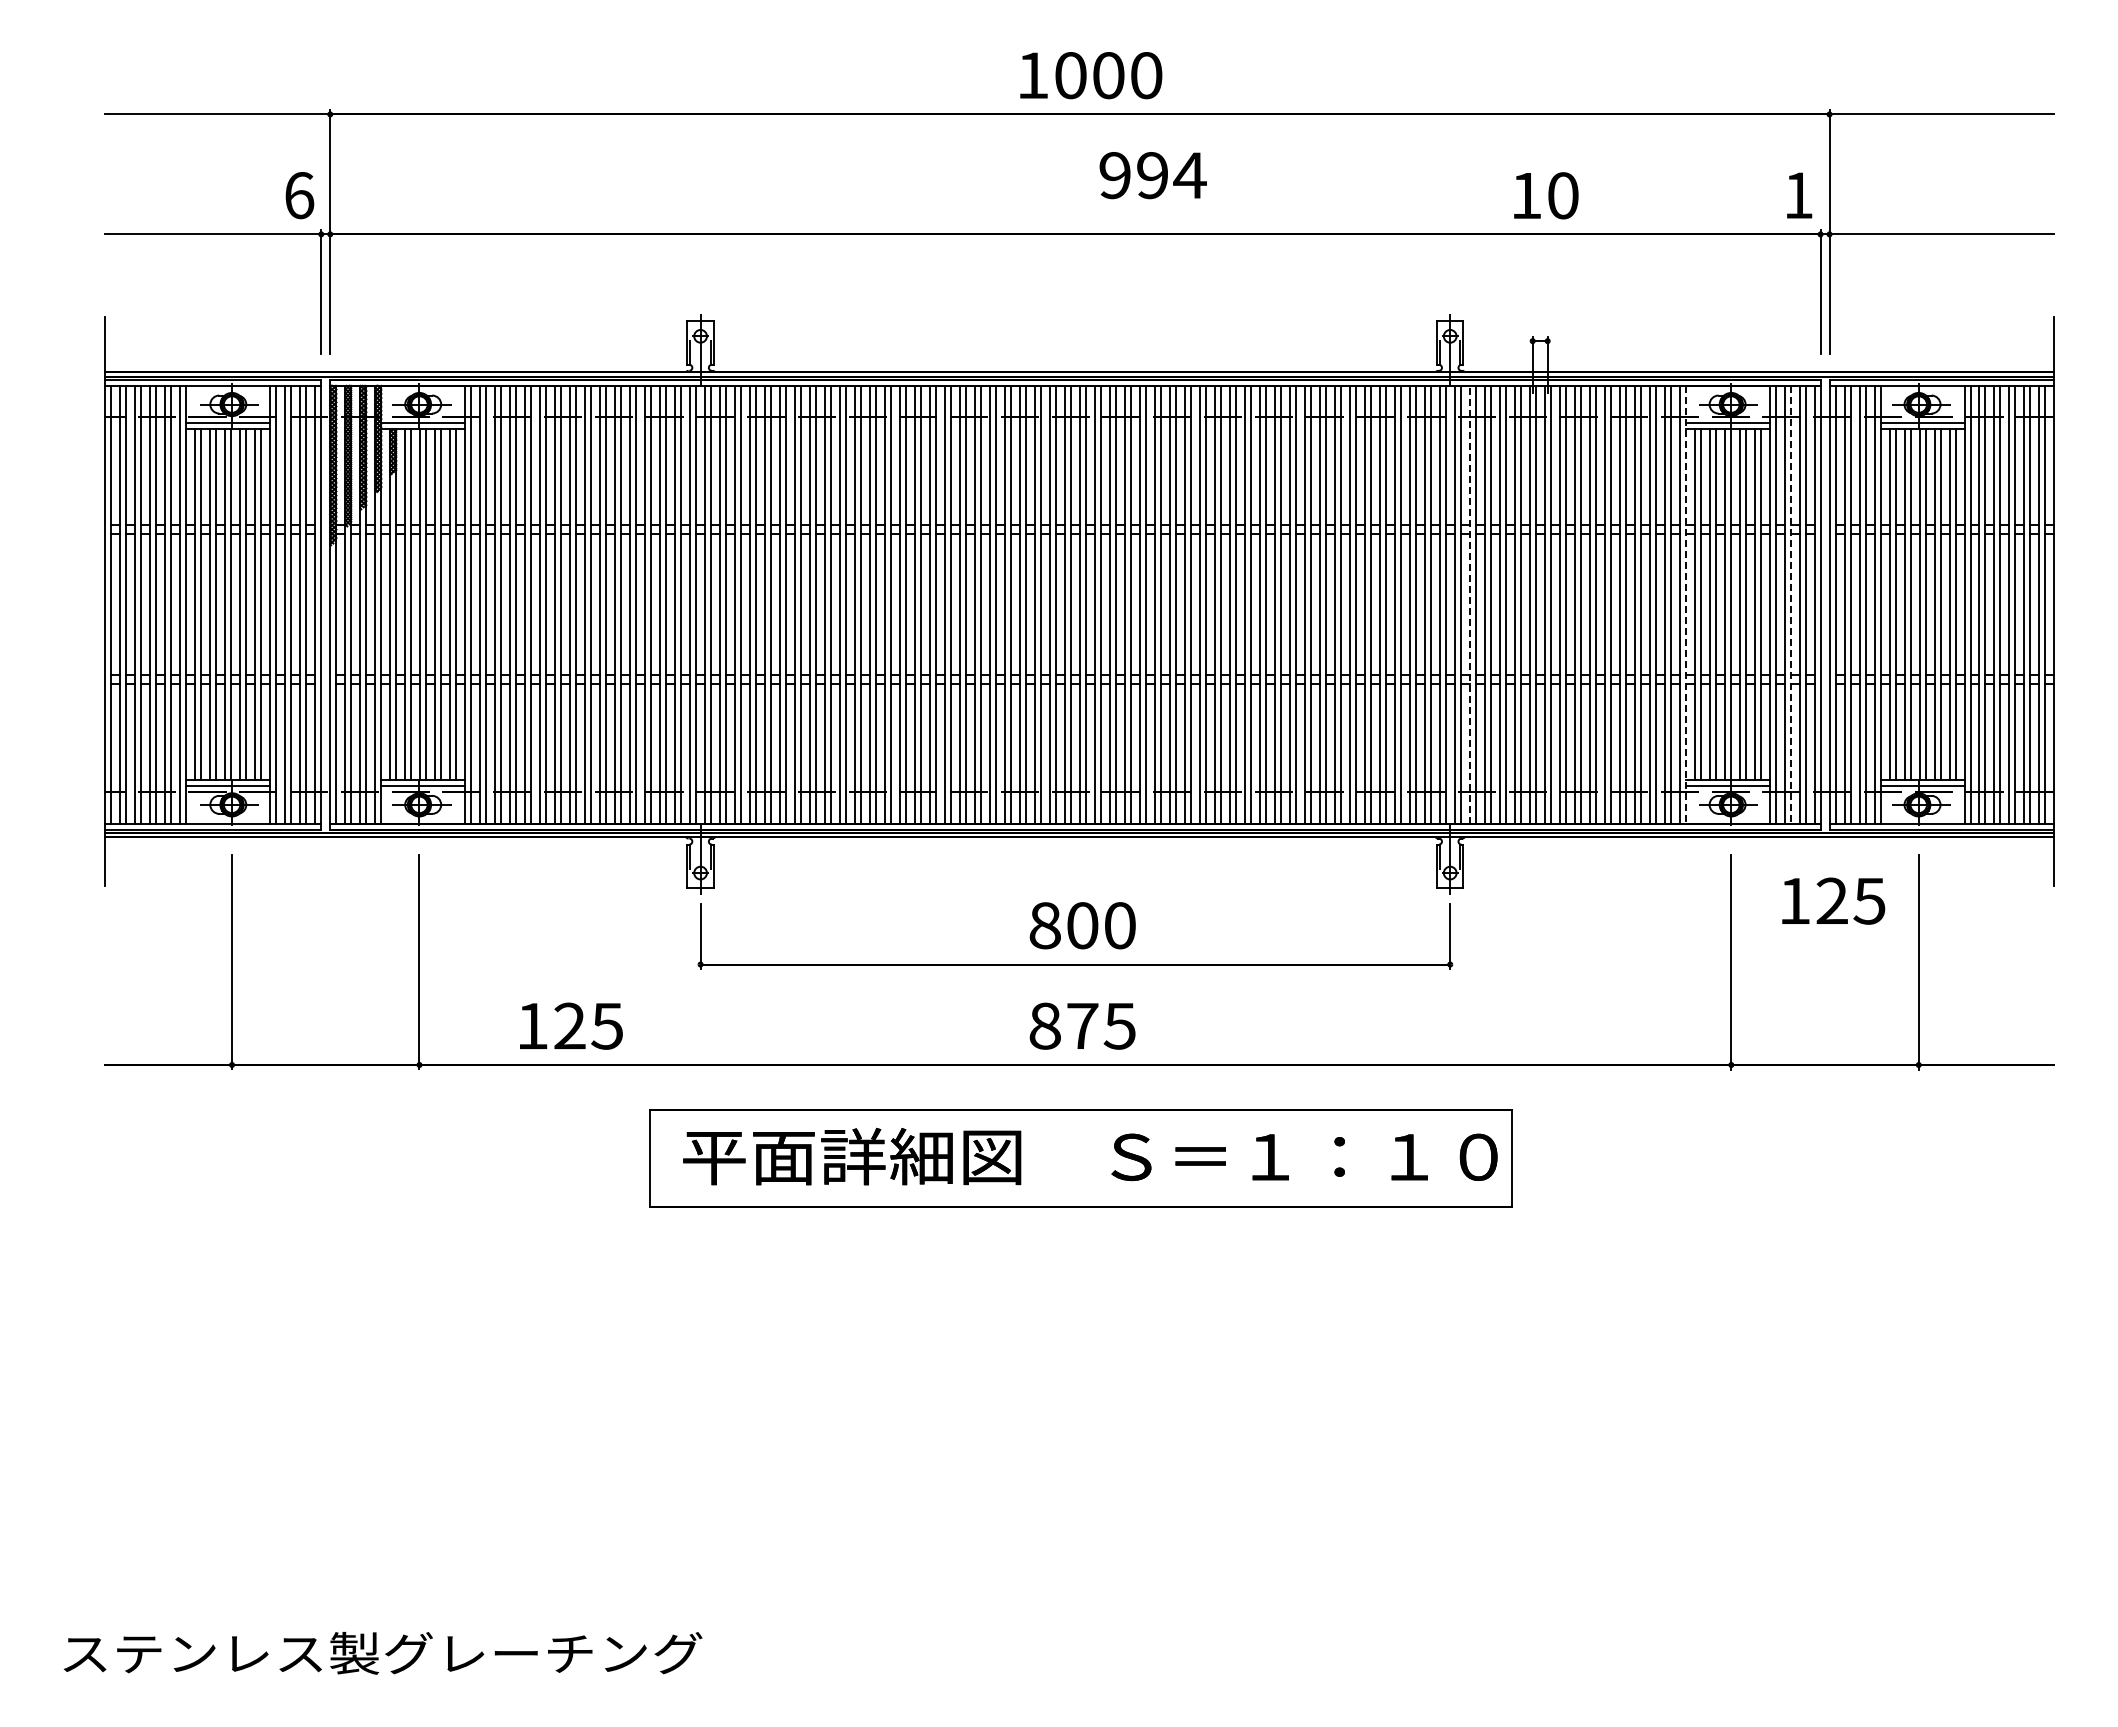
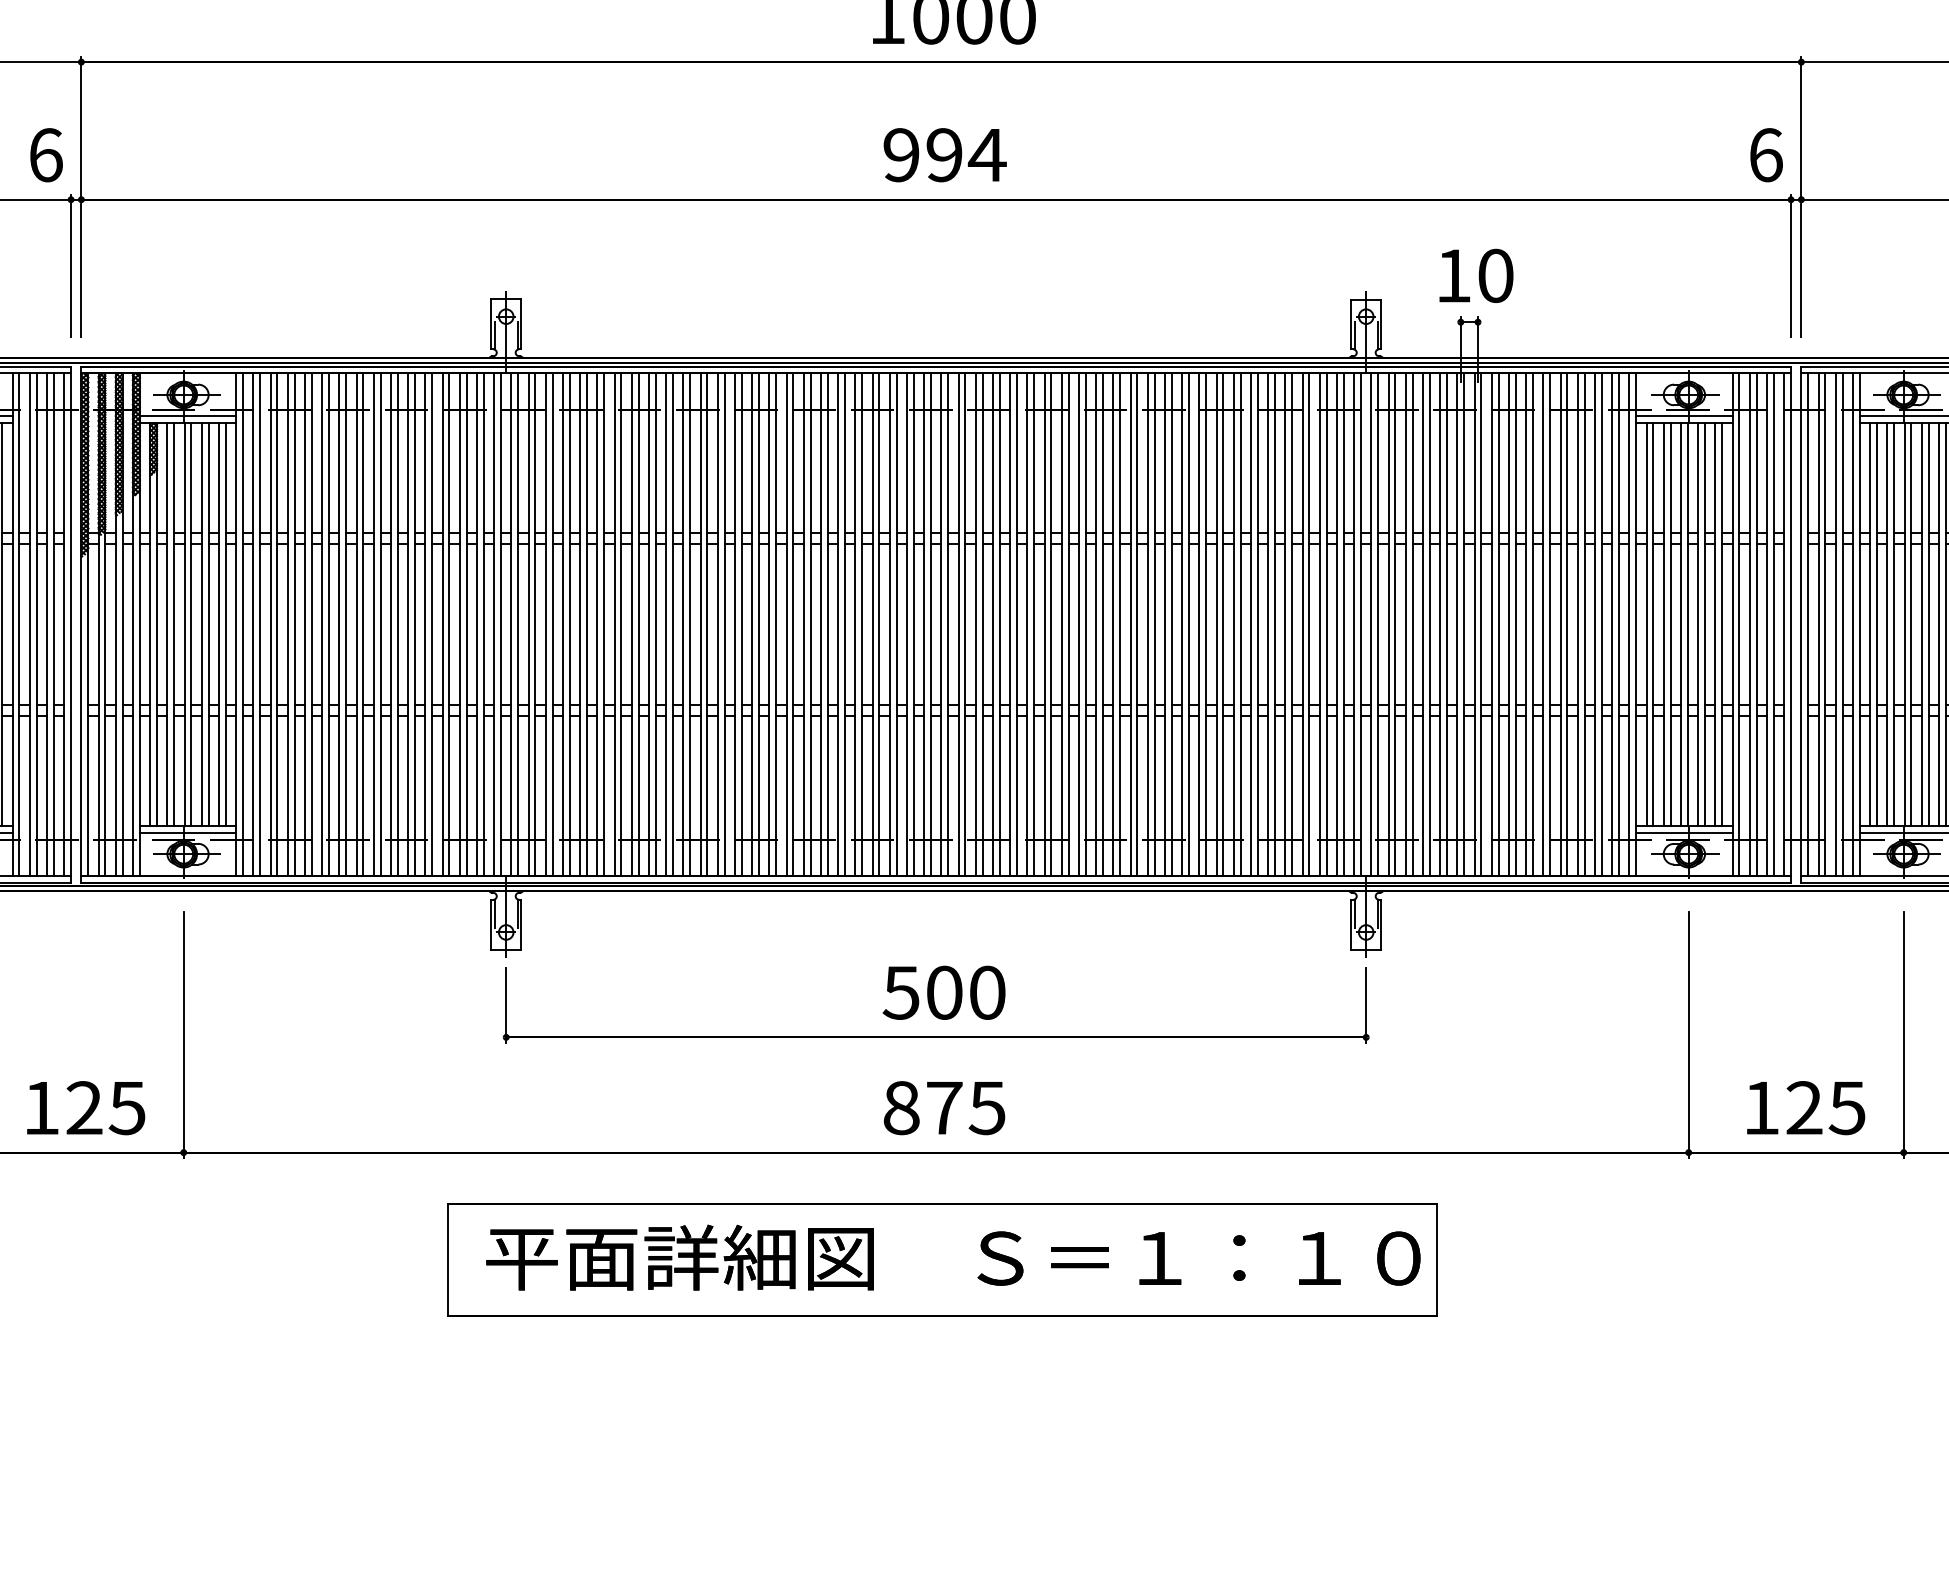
text: (1152, 175) -> (944, 155), moved
text: (1546, 195) -> (1476, 275), moved
text: (1799, 195) -> (1766, 155), 1 -> 6
line: (1469, 604) -> (1388, 624), dashed -> solid
line: (1685, 604) -> (1636, 624), dashed -> solid
line: (1790, 604) -> (1756, 624), dashed -> solid
text: (1833, 900) -> (1805, 1107), moved
text: (1044, 925) -> (900, 992), 800 -> 500
text: (571, 1025) -> (86, 1107), moved

